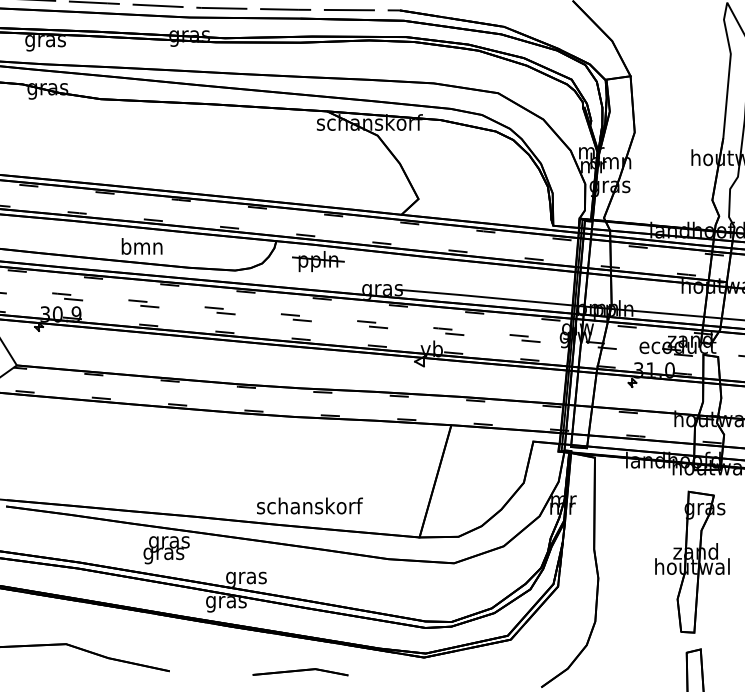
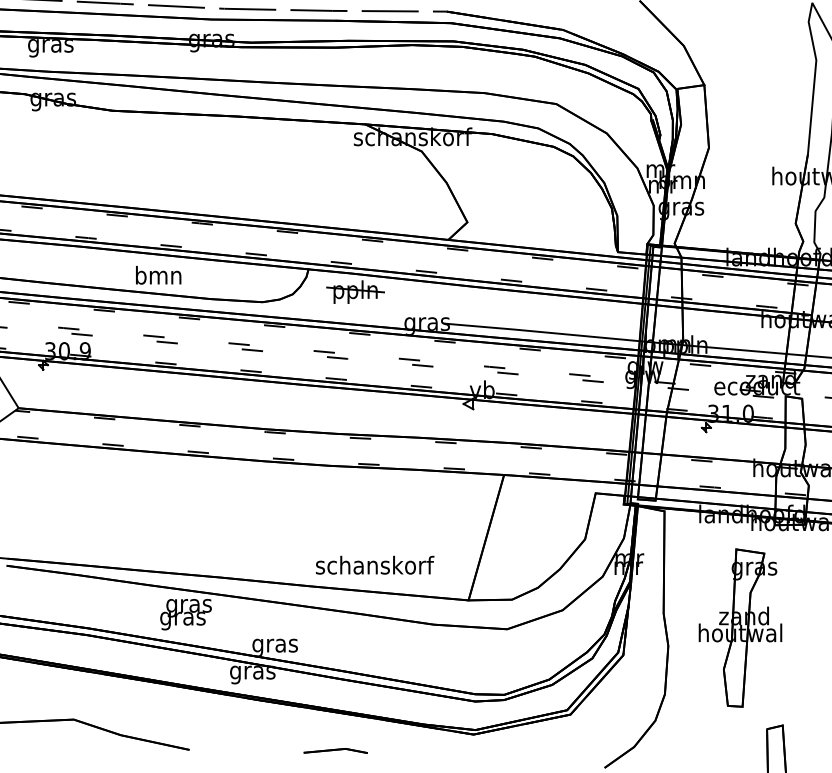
text: (310, 505) -> (375, 564), moved
part: (692, 561) -> (740, 627), moved
part: (300, 671) -> (335, 750), size x0.6

